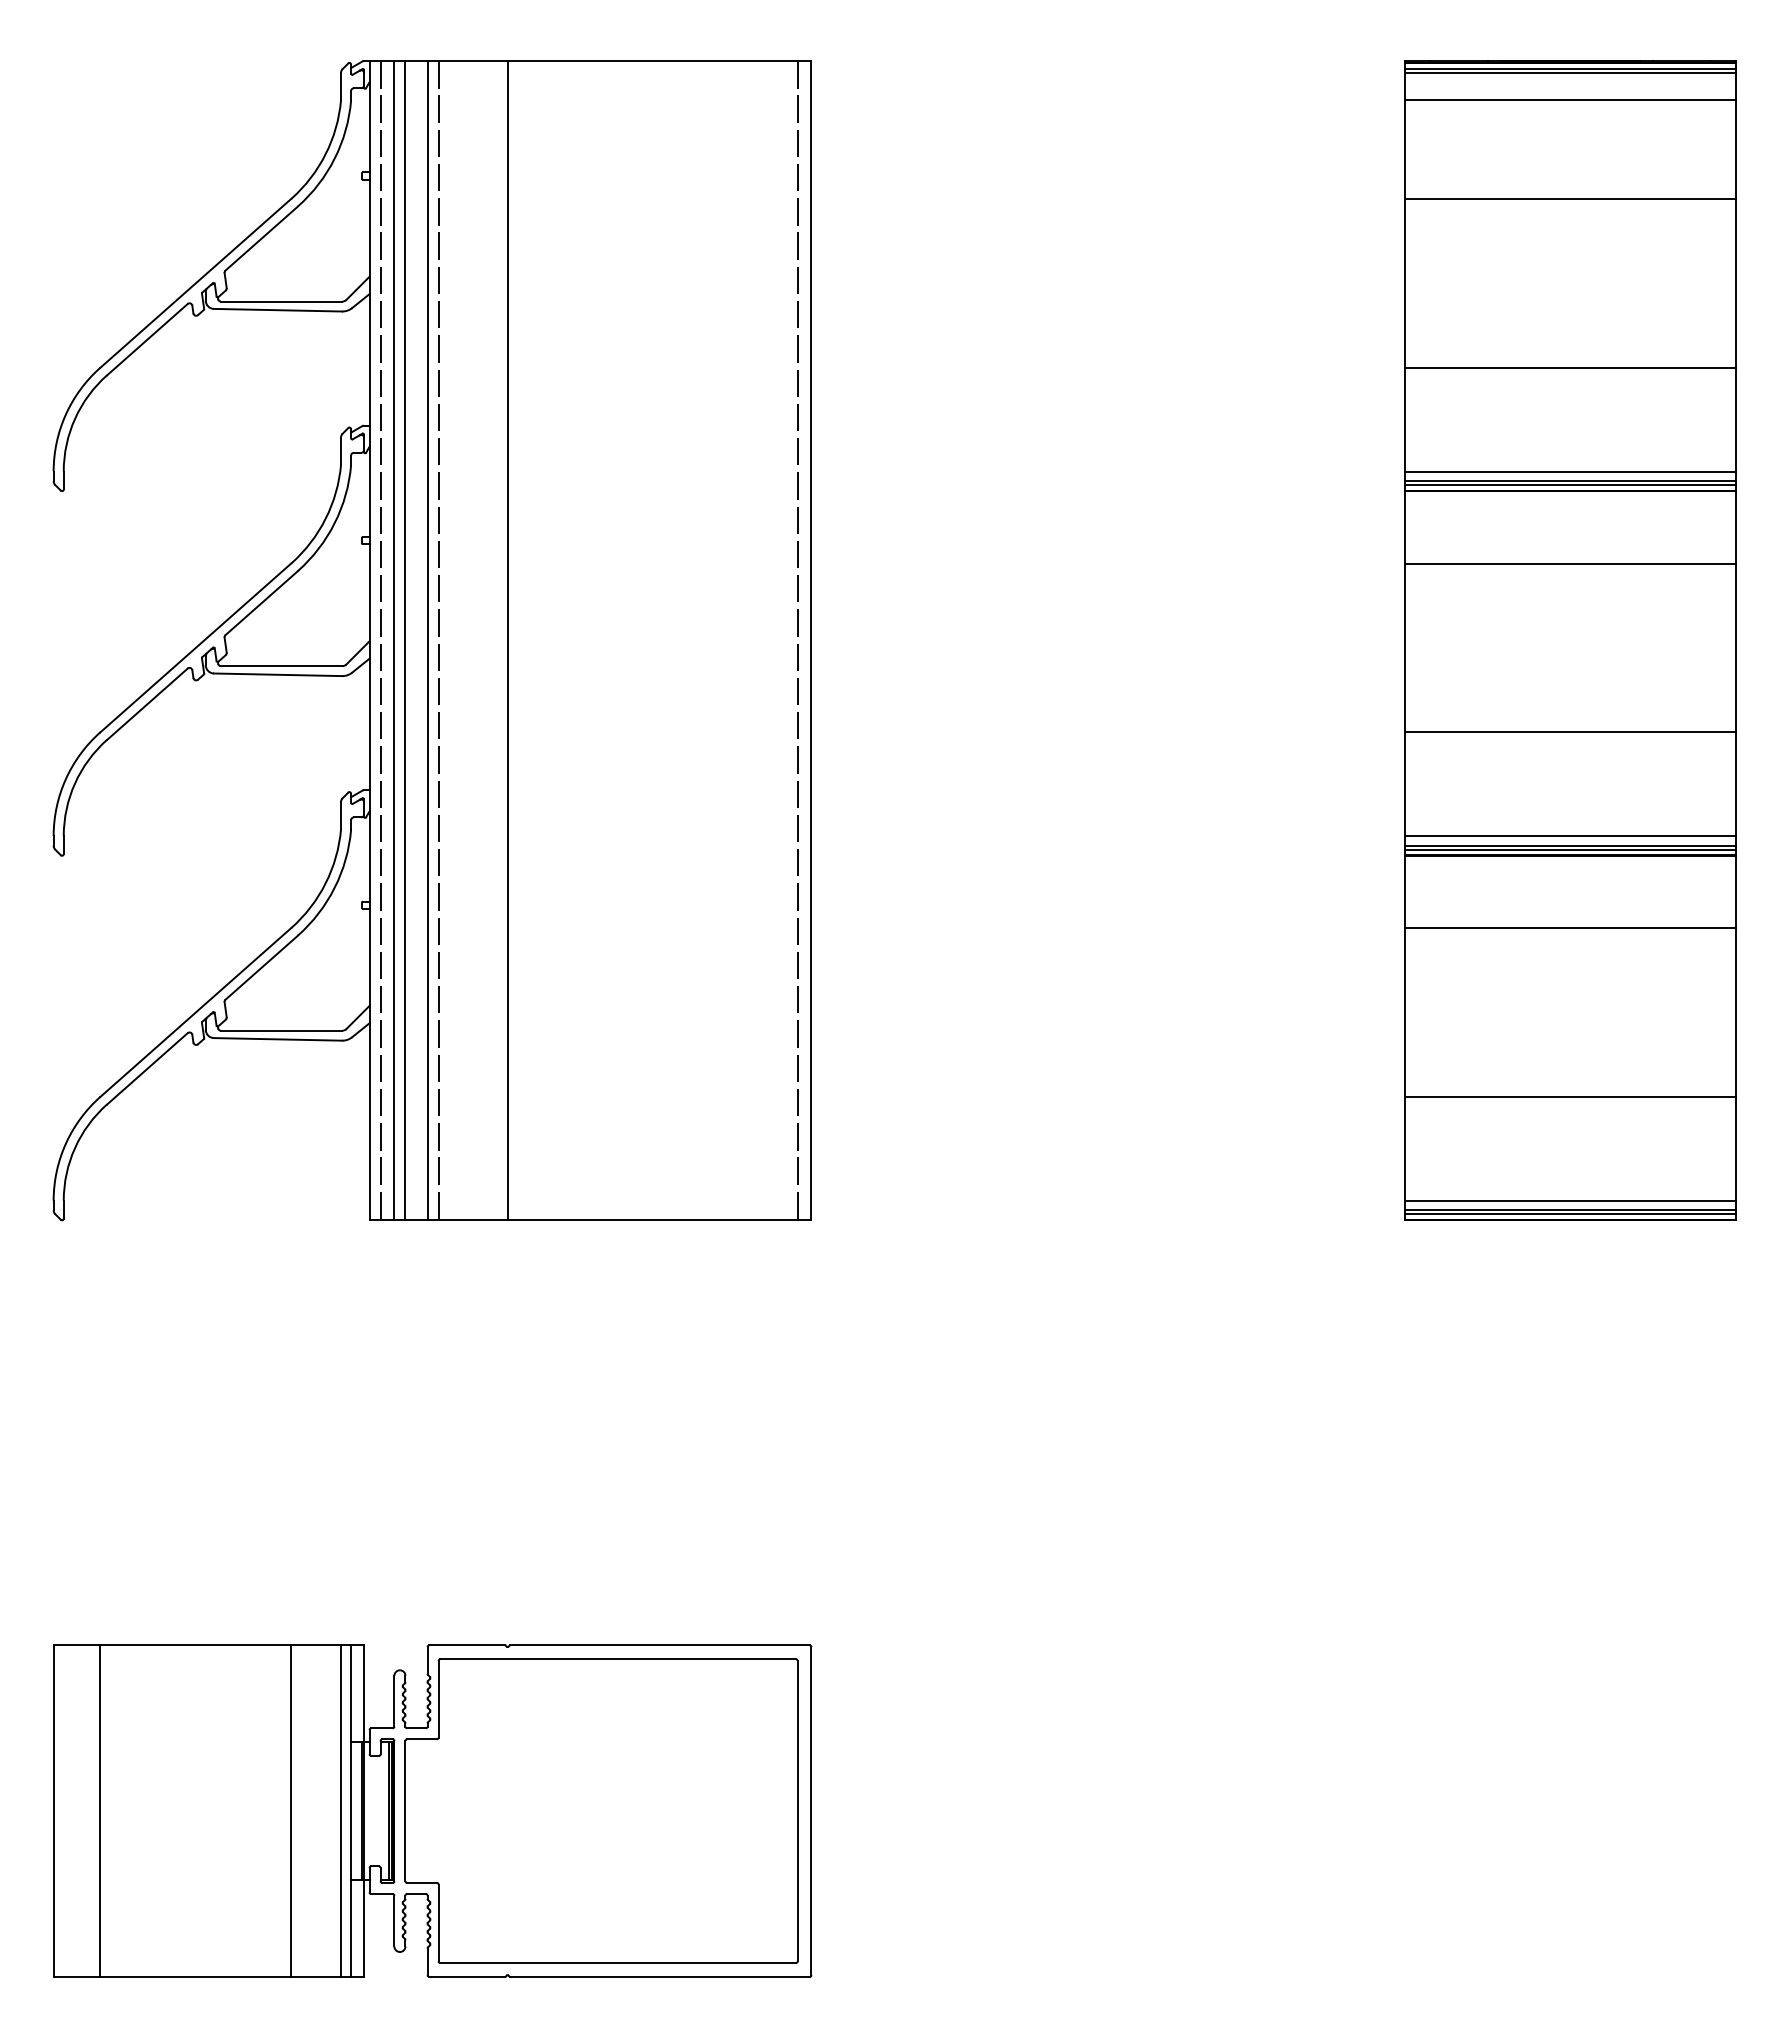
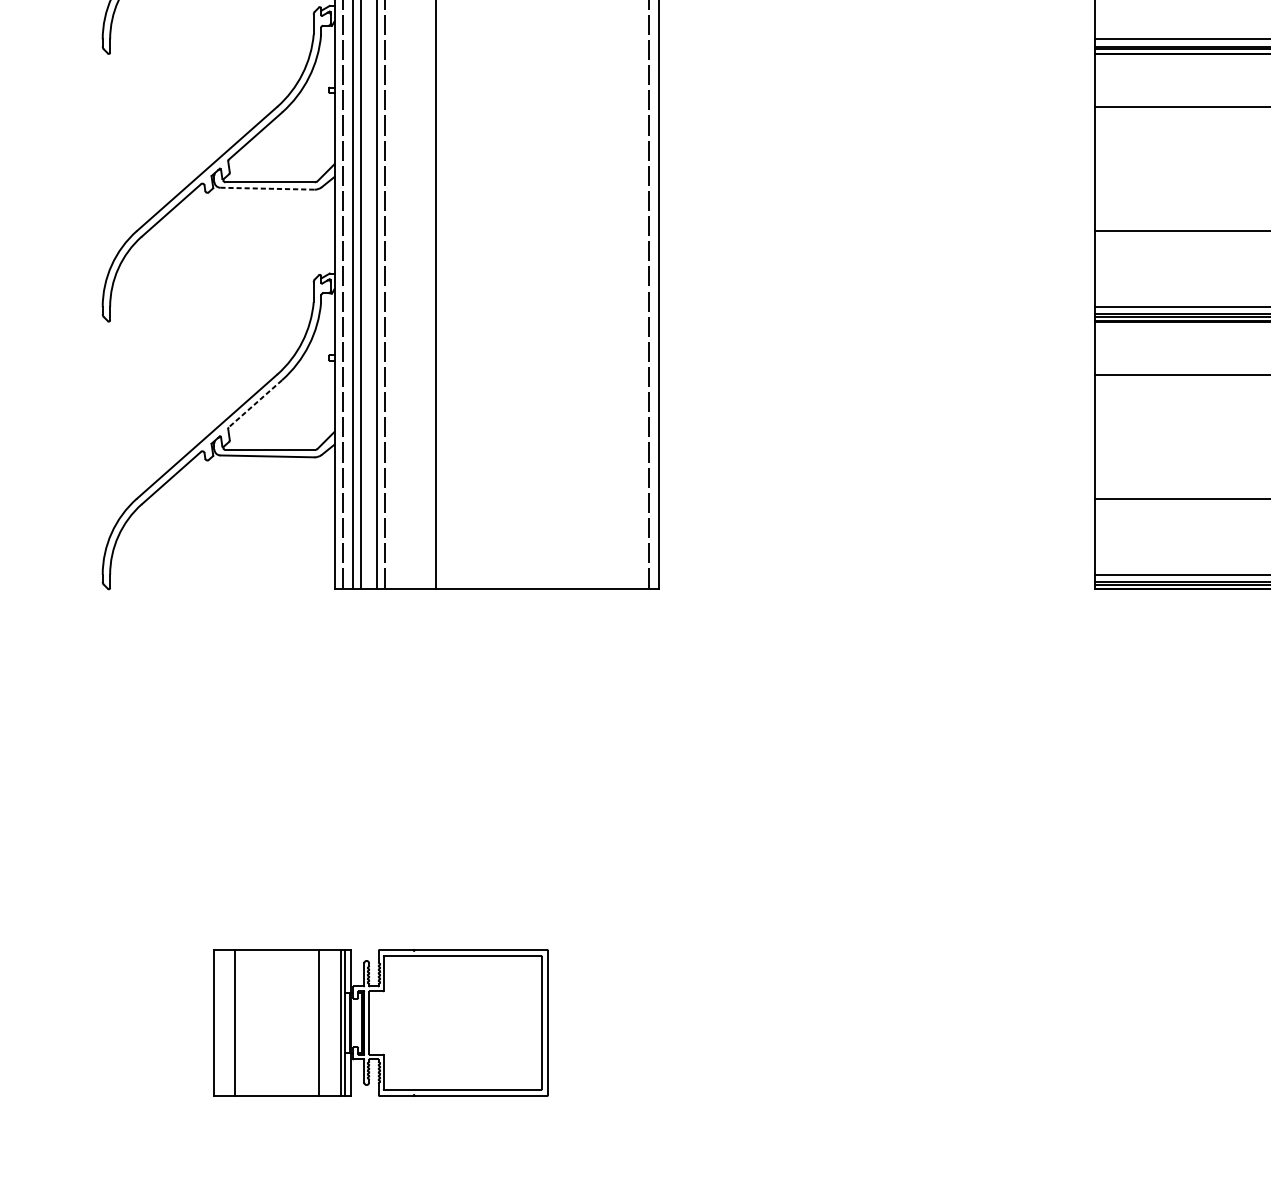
line: (278, 674) -> (267, 188), solid -> dashed
line: (261, 968) -> (255, 404), solid -> dashed
part: (432, 1810) -> (380, 1022), size x0.6

